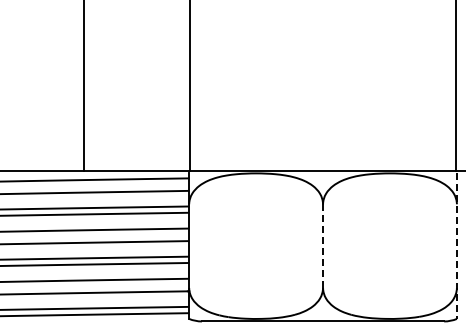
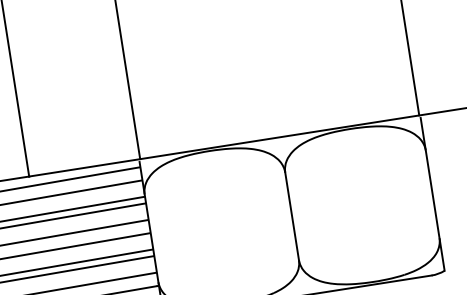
line: (323, 246) -> (292, 216), dashed -> solid
line: (456, 246) -> (432, 194), dashed -> solid

